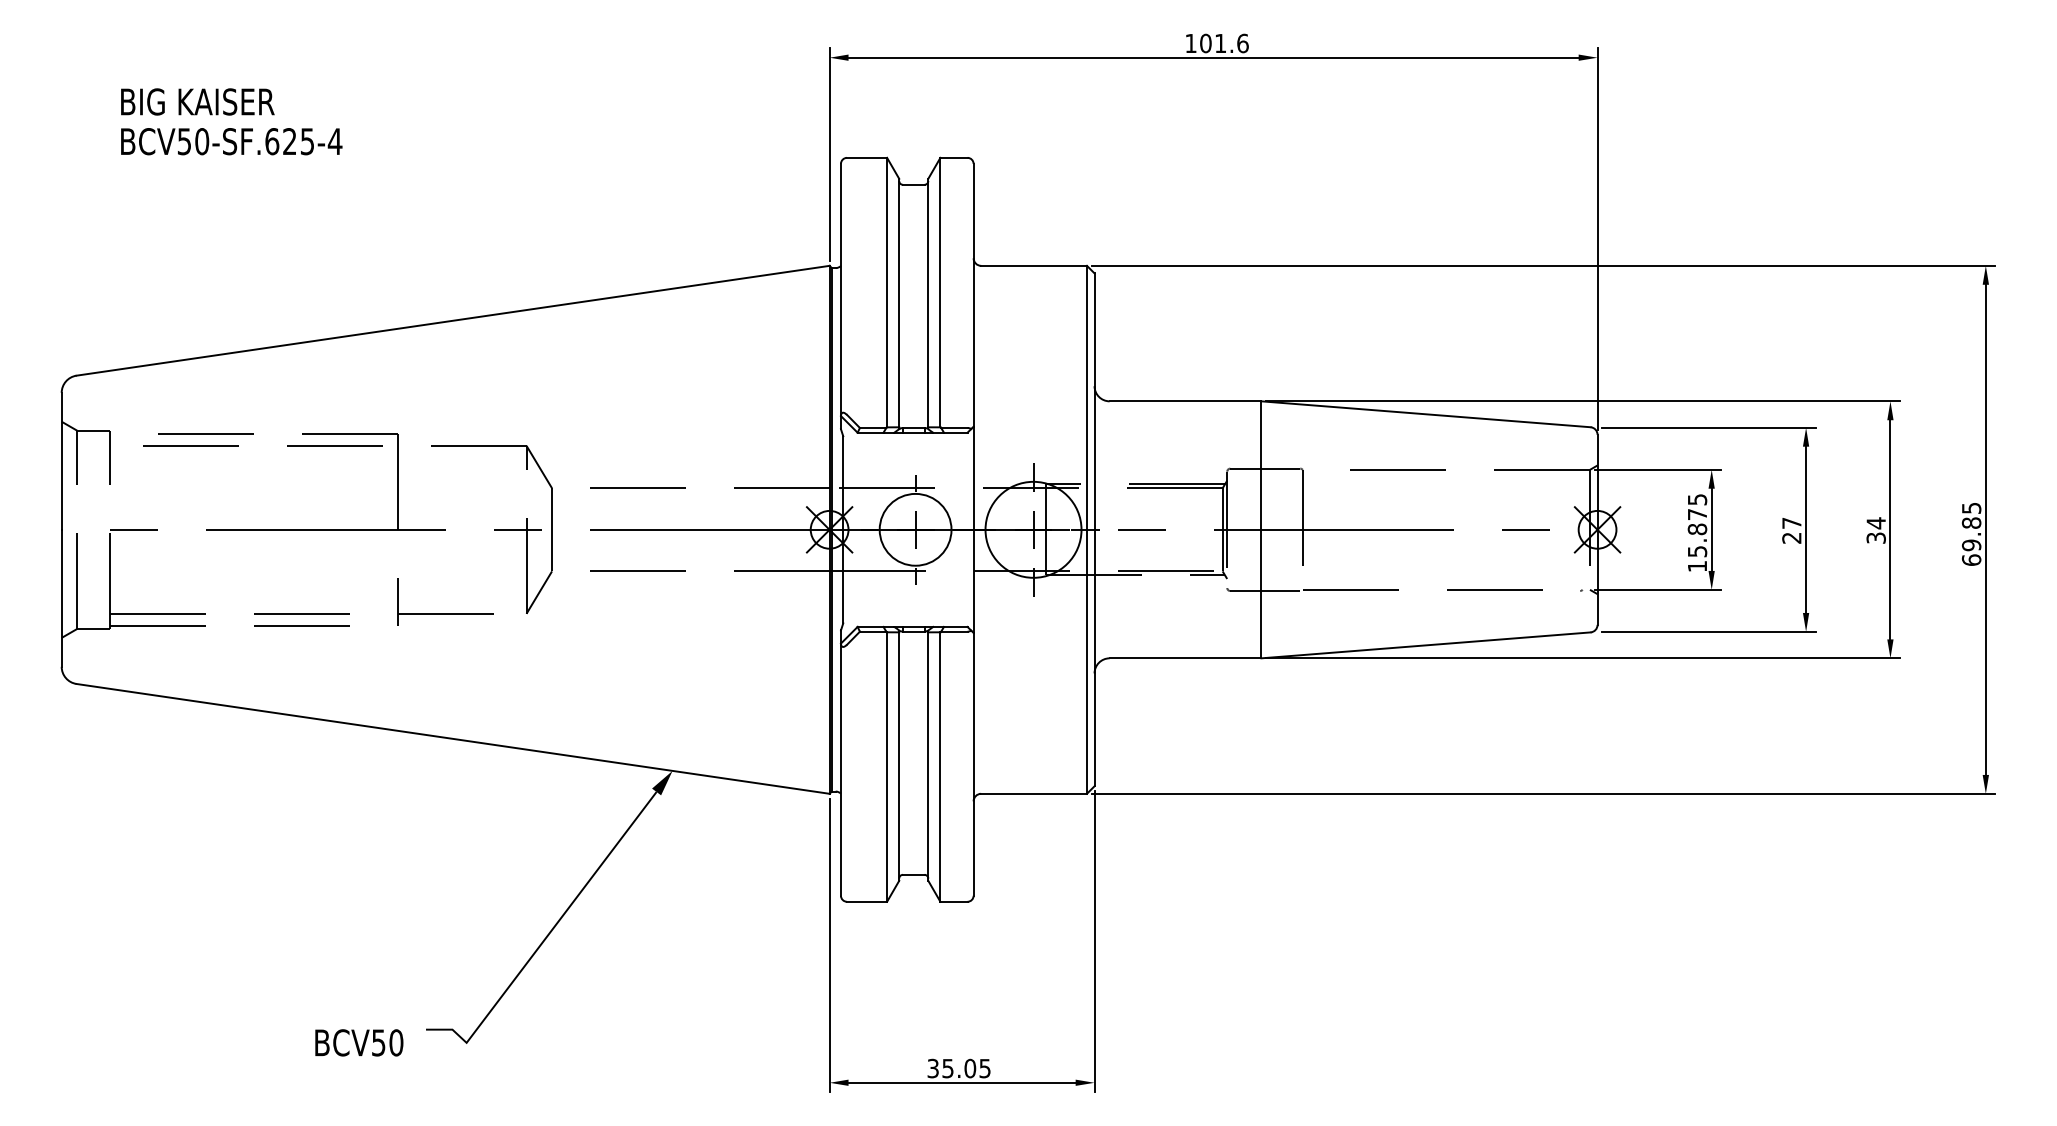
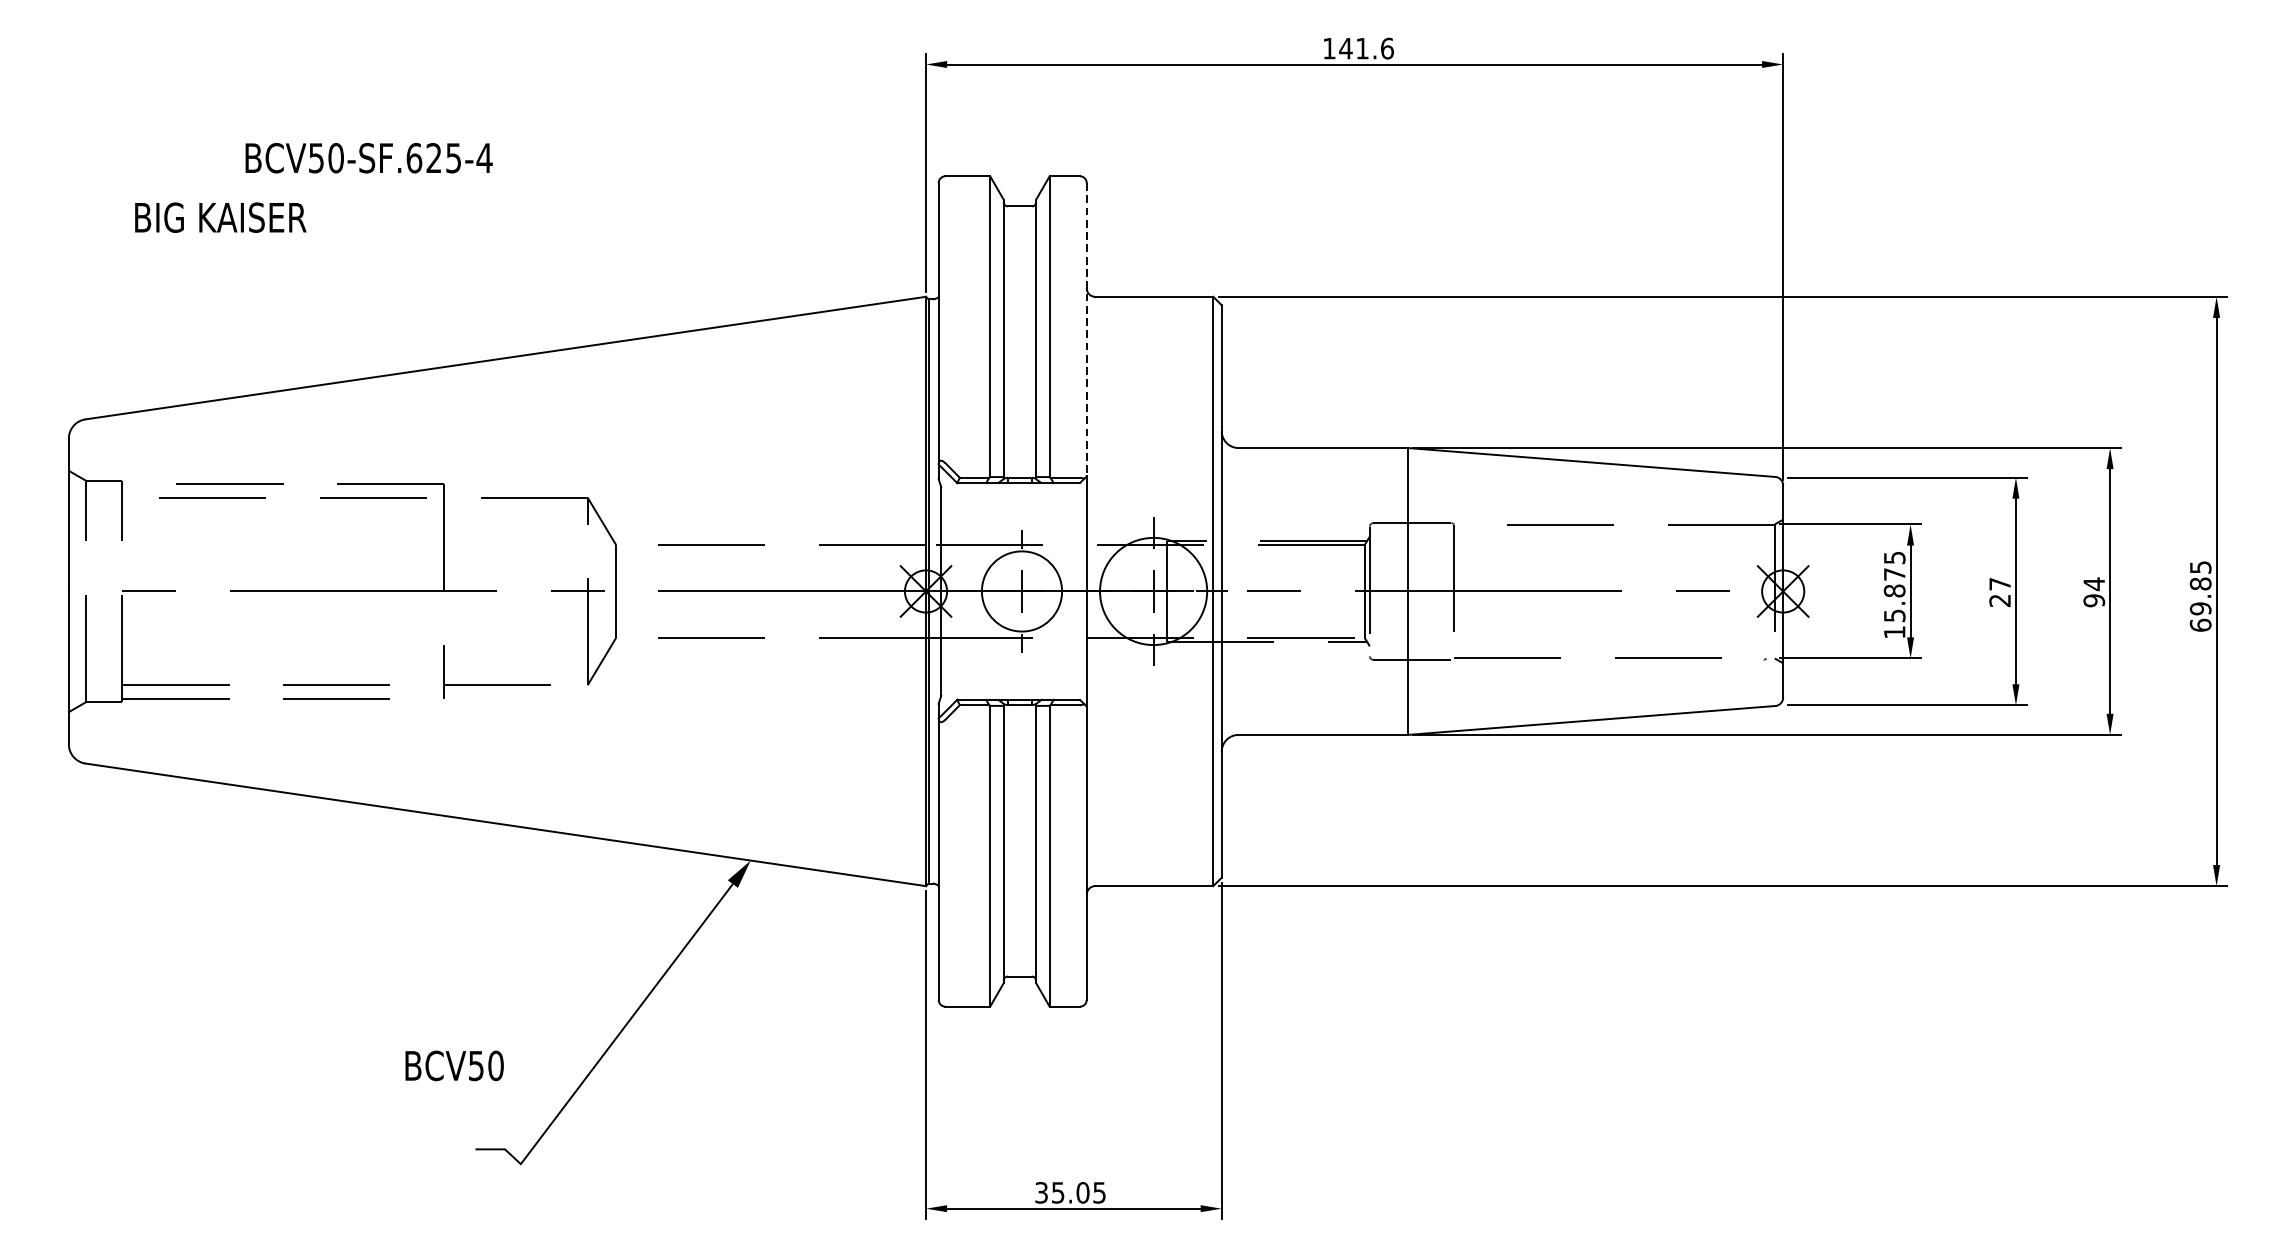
text: (1205, 43) -> (1345, 48), 101.6 -> 141.6
text: (197, 101) -> (220, 217), moved
text: (231, 141) -> (368, 158), moved
line: (973, 295) -> (1086, 329), solid -> dashed
text: (1875, 537) -> (2093, 600), 34 -> 94
text: (359, 1042) -> (454, 1065), moved

